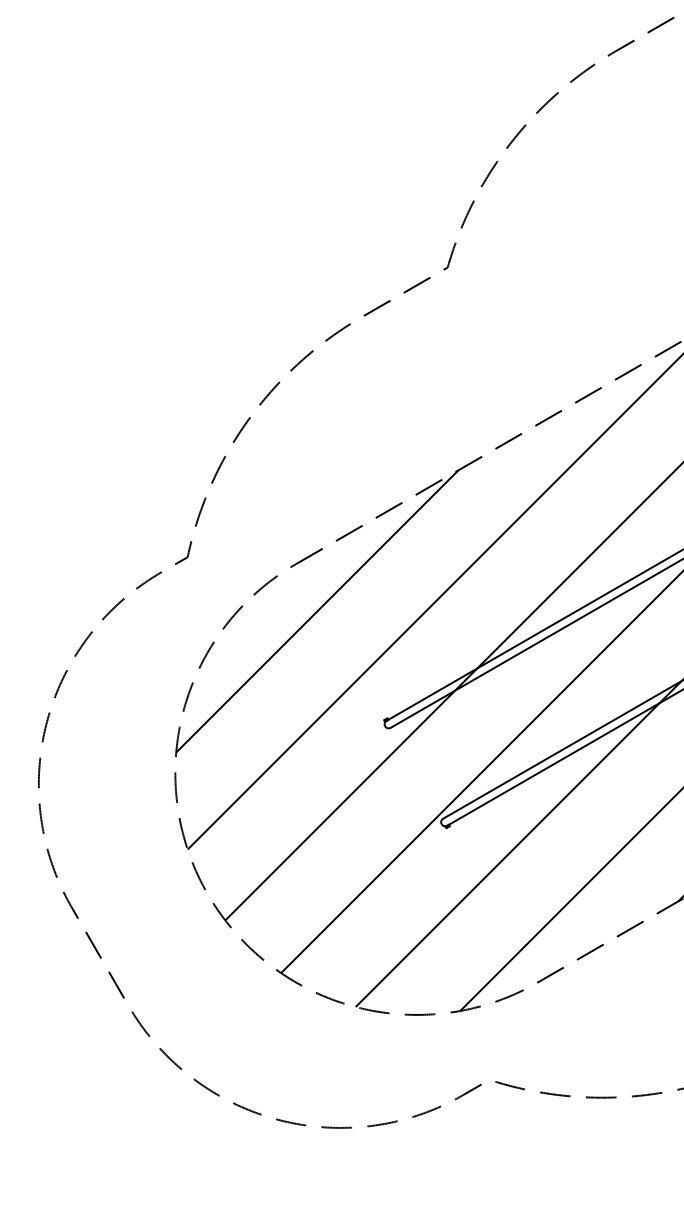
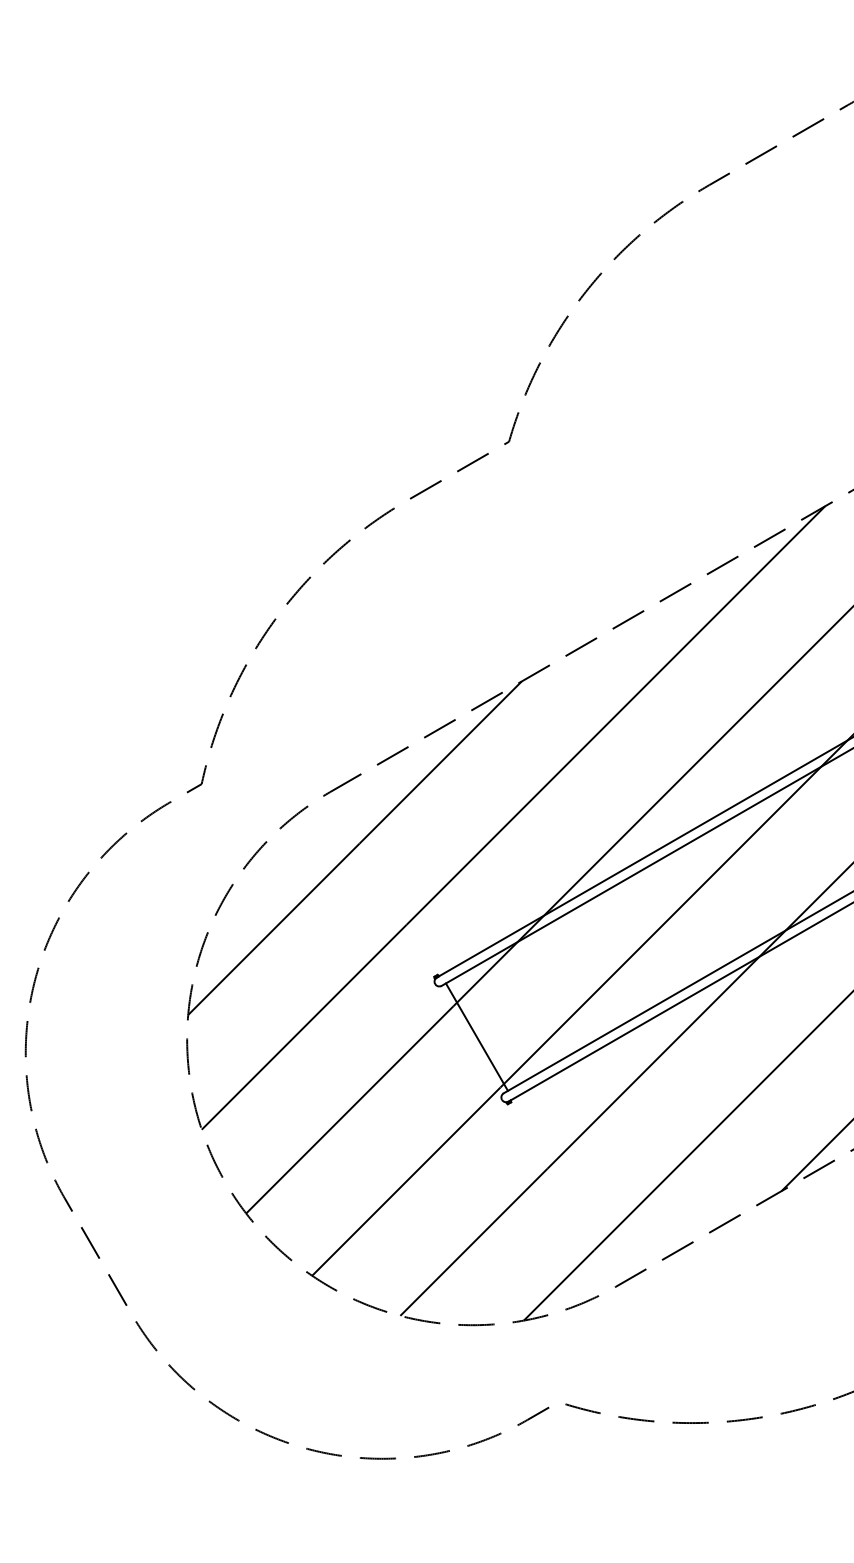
line: (420, 770) -> (476, 1036), added

